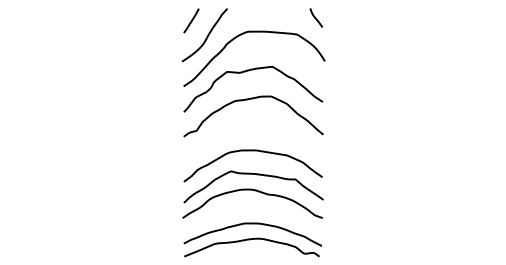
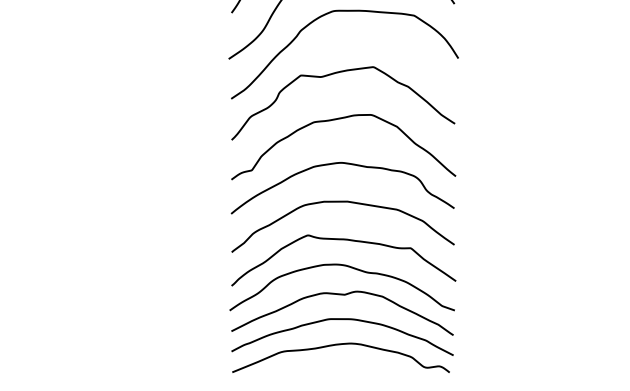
curve: (252, 127) -> (341, 164), added
curve: (253, 209) -> (343, 296), added

